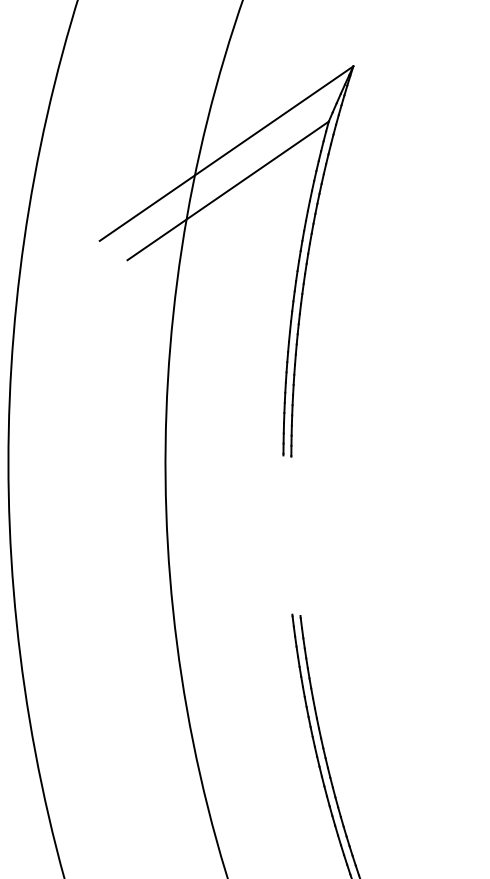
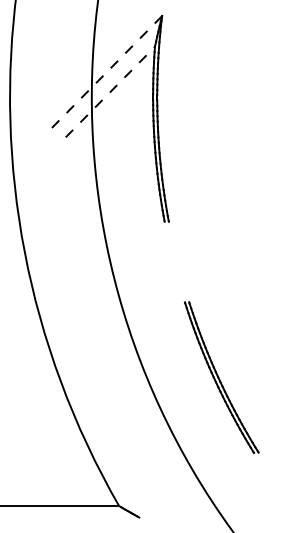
line: (225, 154) -> (105, 73), solid -> dashed
line: (228, 191) -> (110, 92), solid -> dashed

